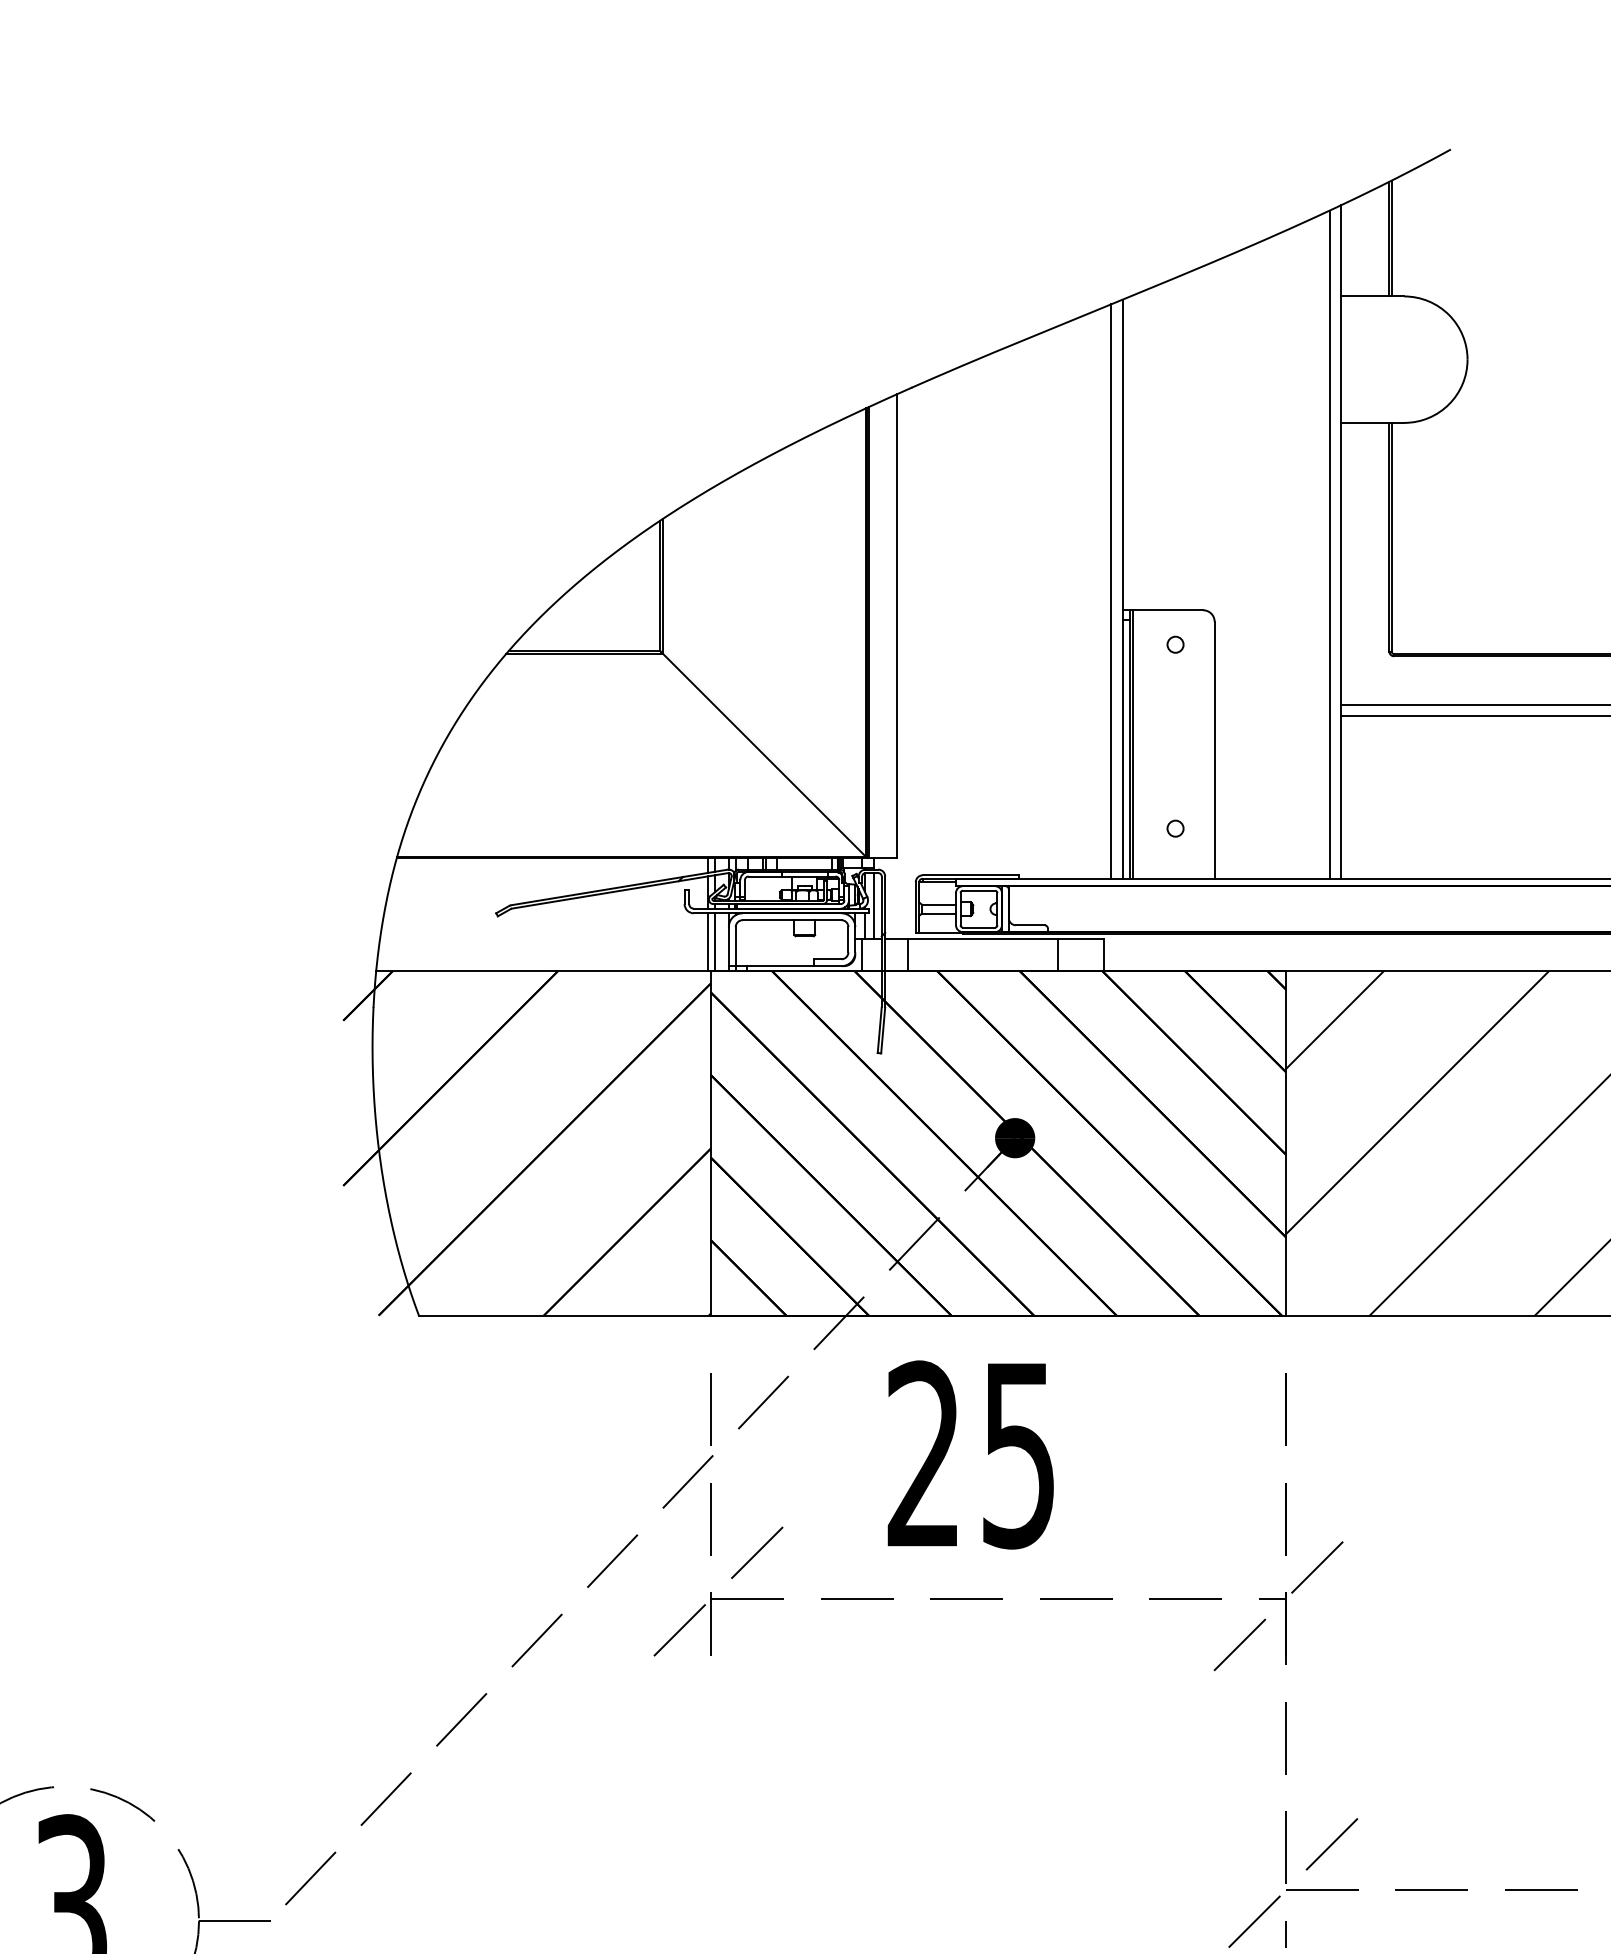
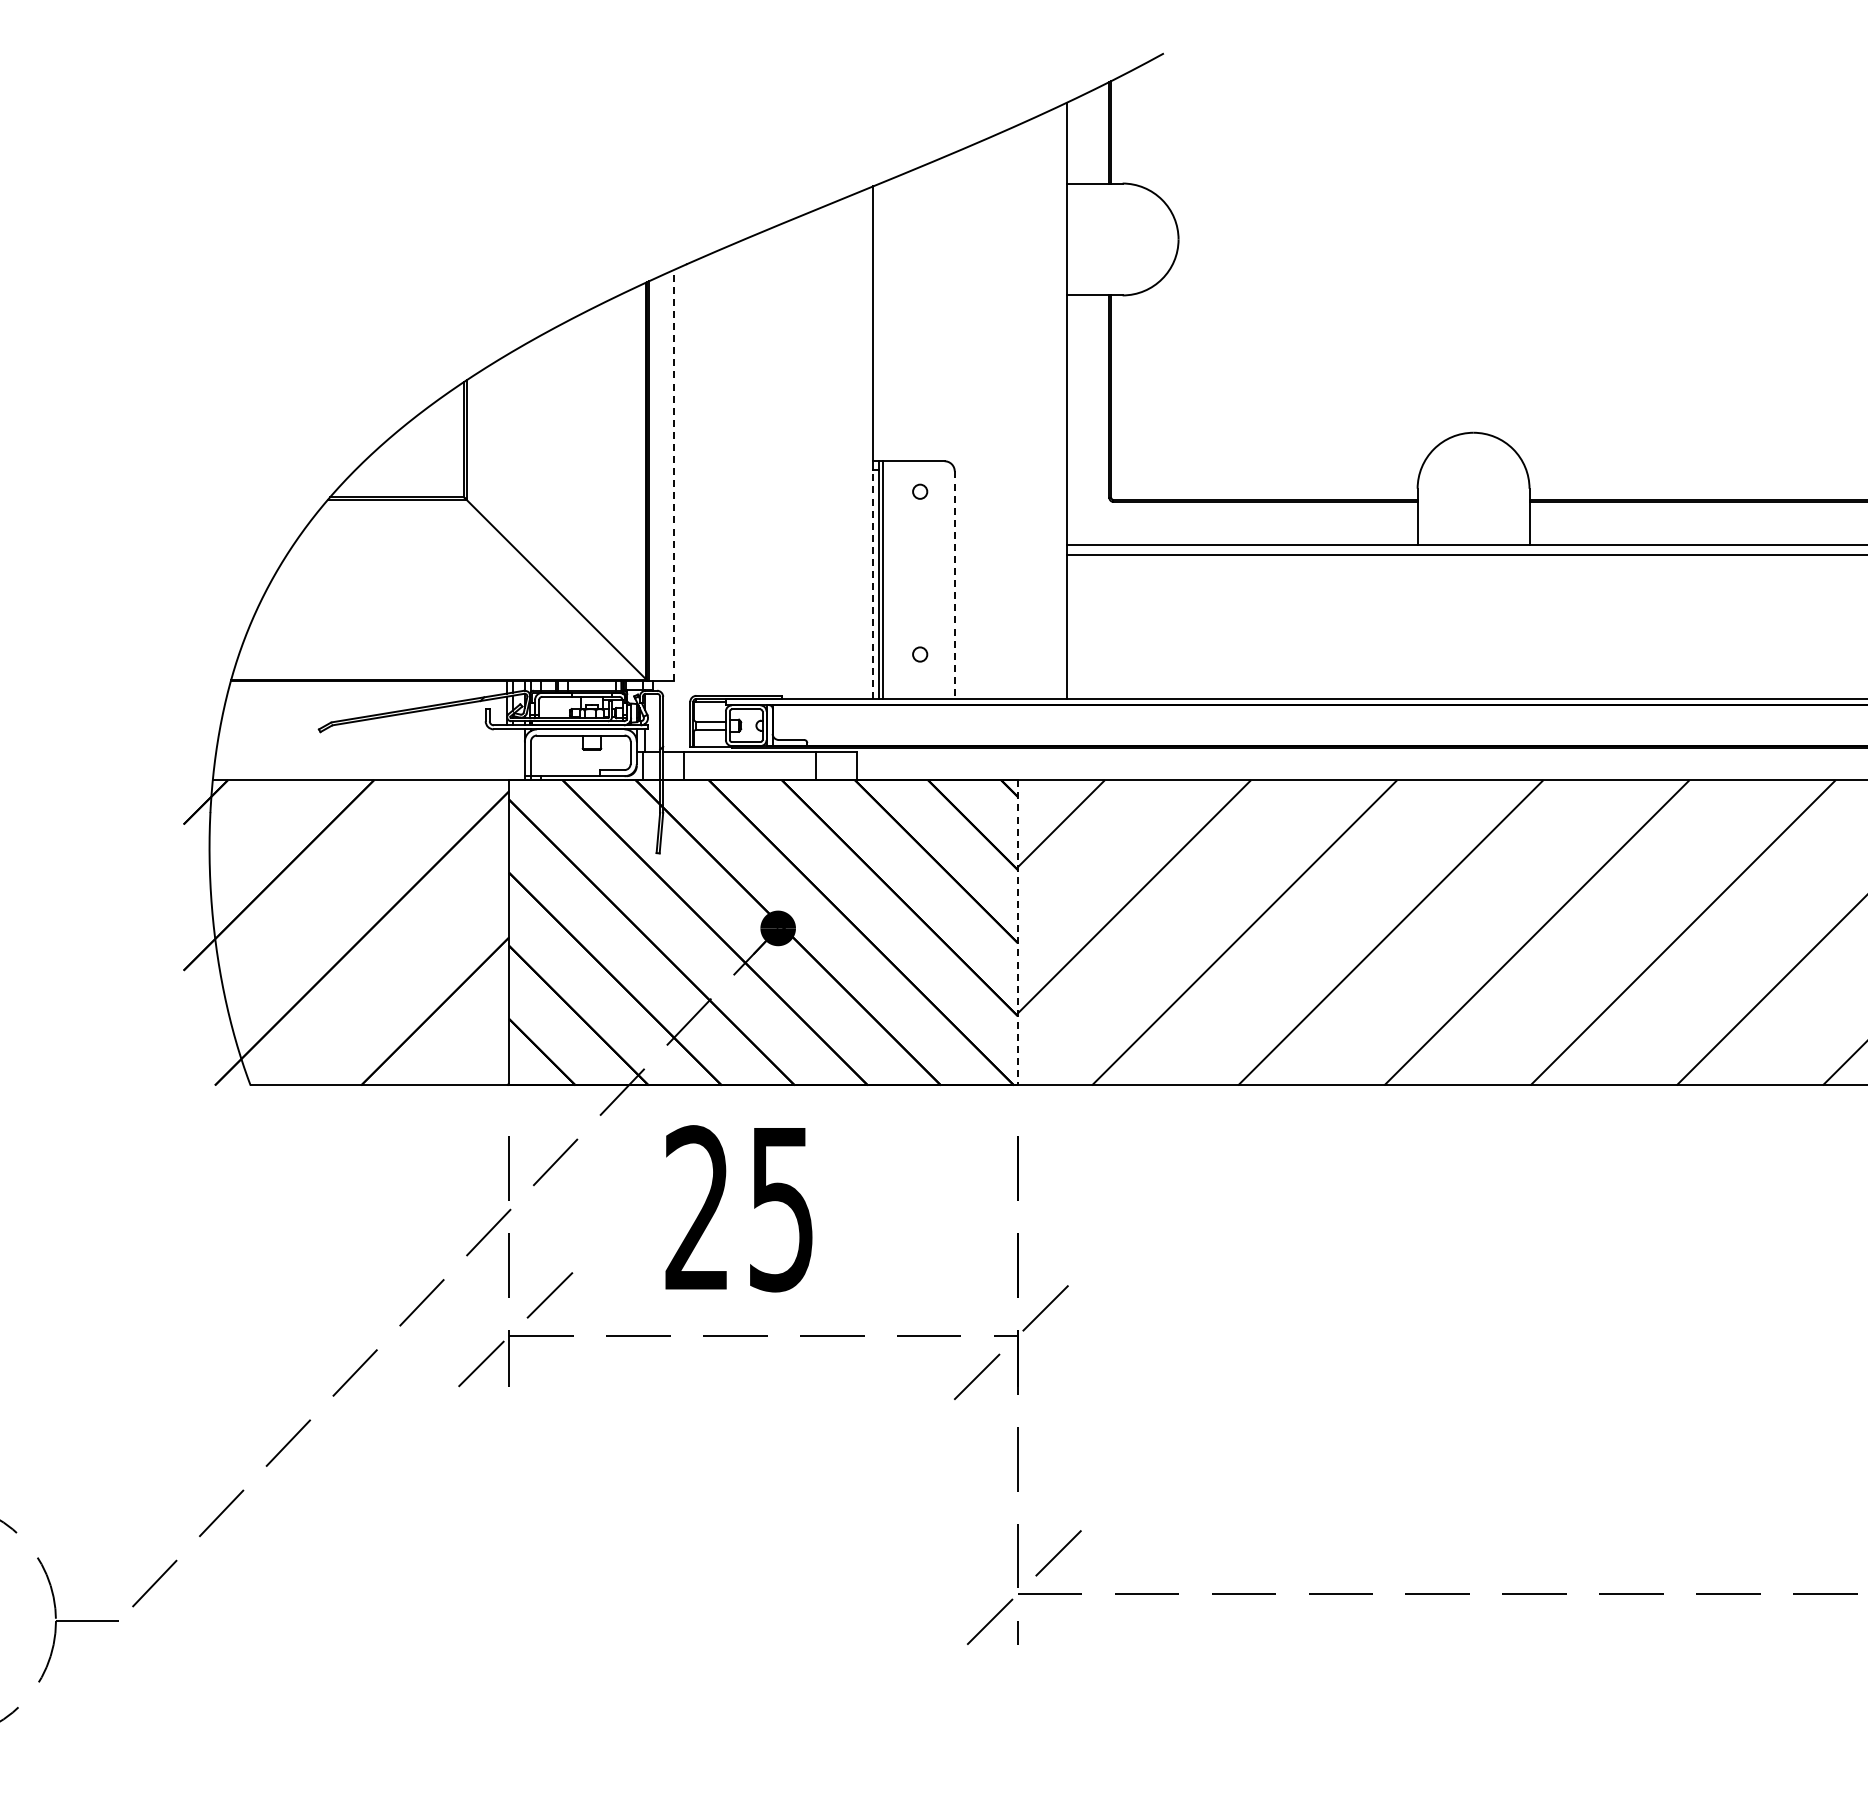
line: (1329, 543) -> (1056, 402), removed
line: (1111, 591) -> (863, 444), removed
line: (896, 625) -> (673, 474), solid -> dashed
line: (1122, 749) -> (873, 584), solid -> dashed
line: (1214, 750) -> (954, 585), solid -> dashed
line: (874, 905) -> (653, 722), removed
line: (708, 941) -> (506, 754), removed
line: (714, 941) -> (512, 754), removed
line: (1285, 1142) -> (1017, 932), solid -> dashed

